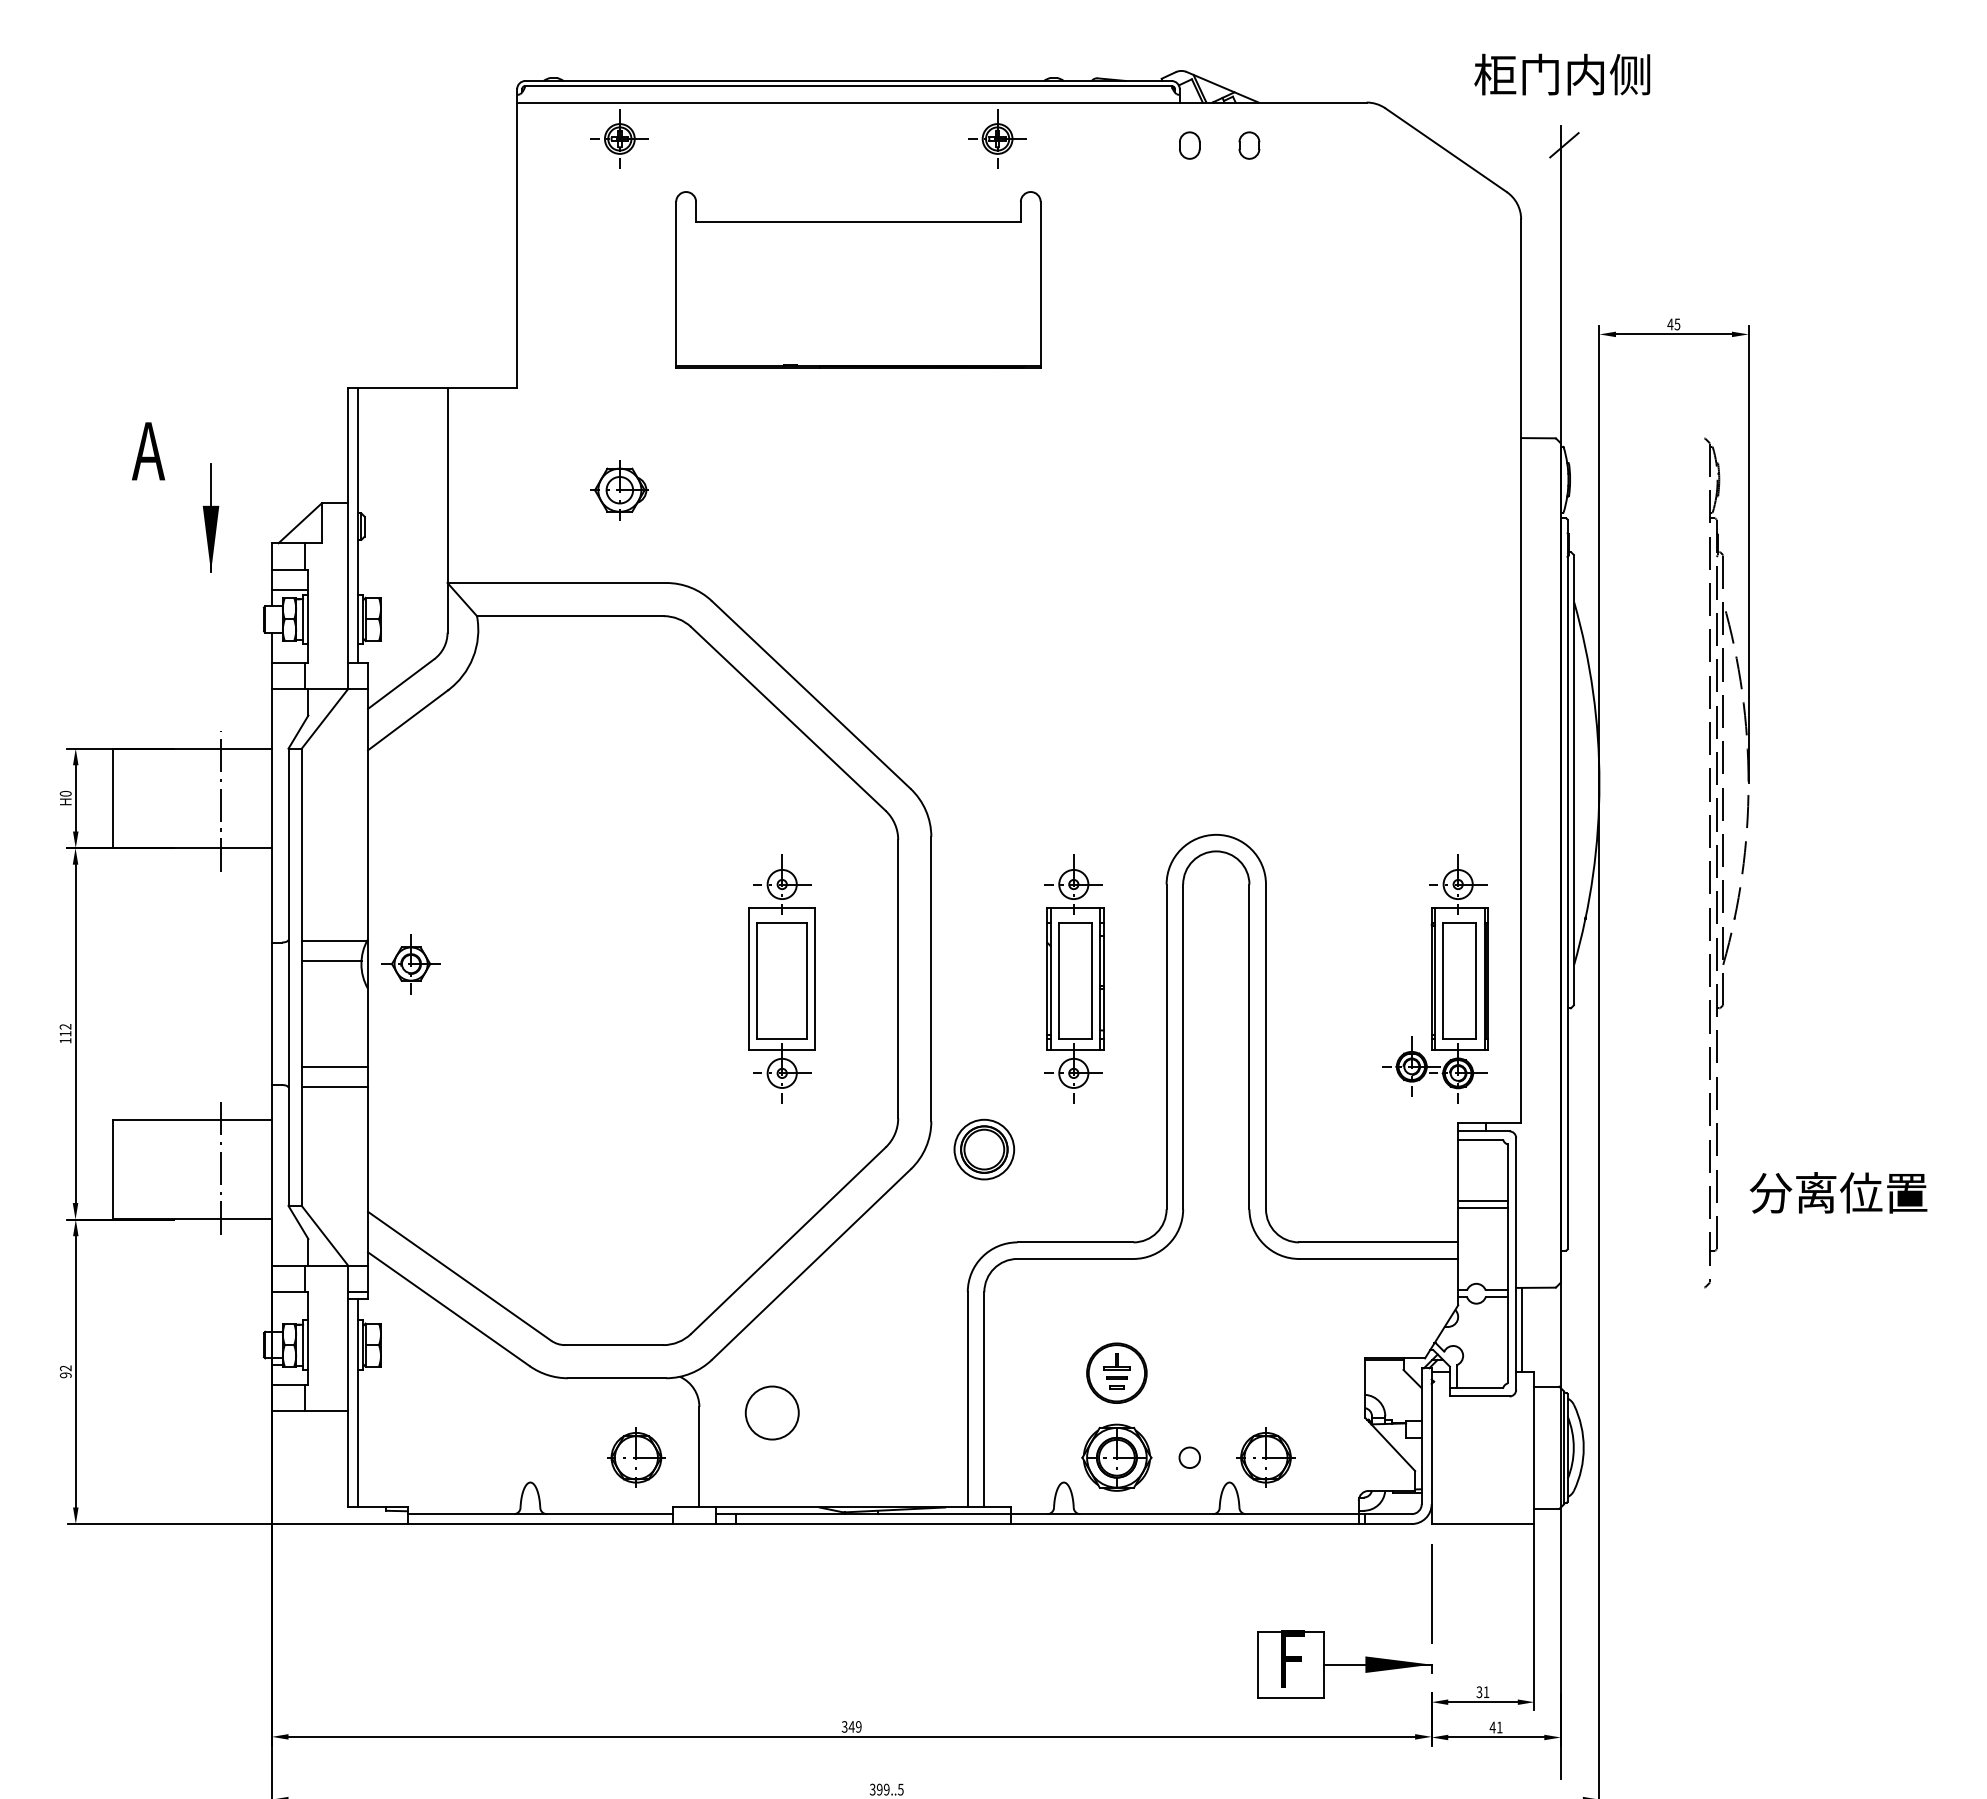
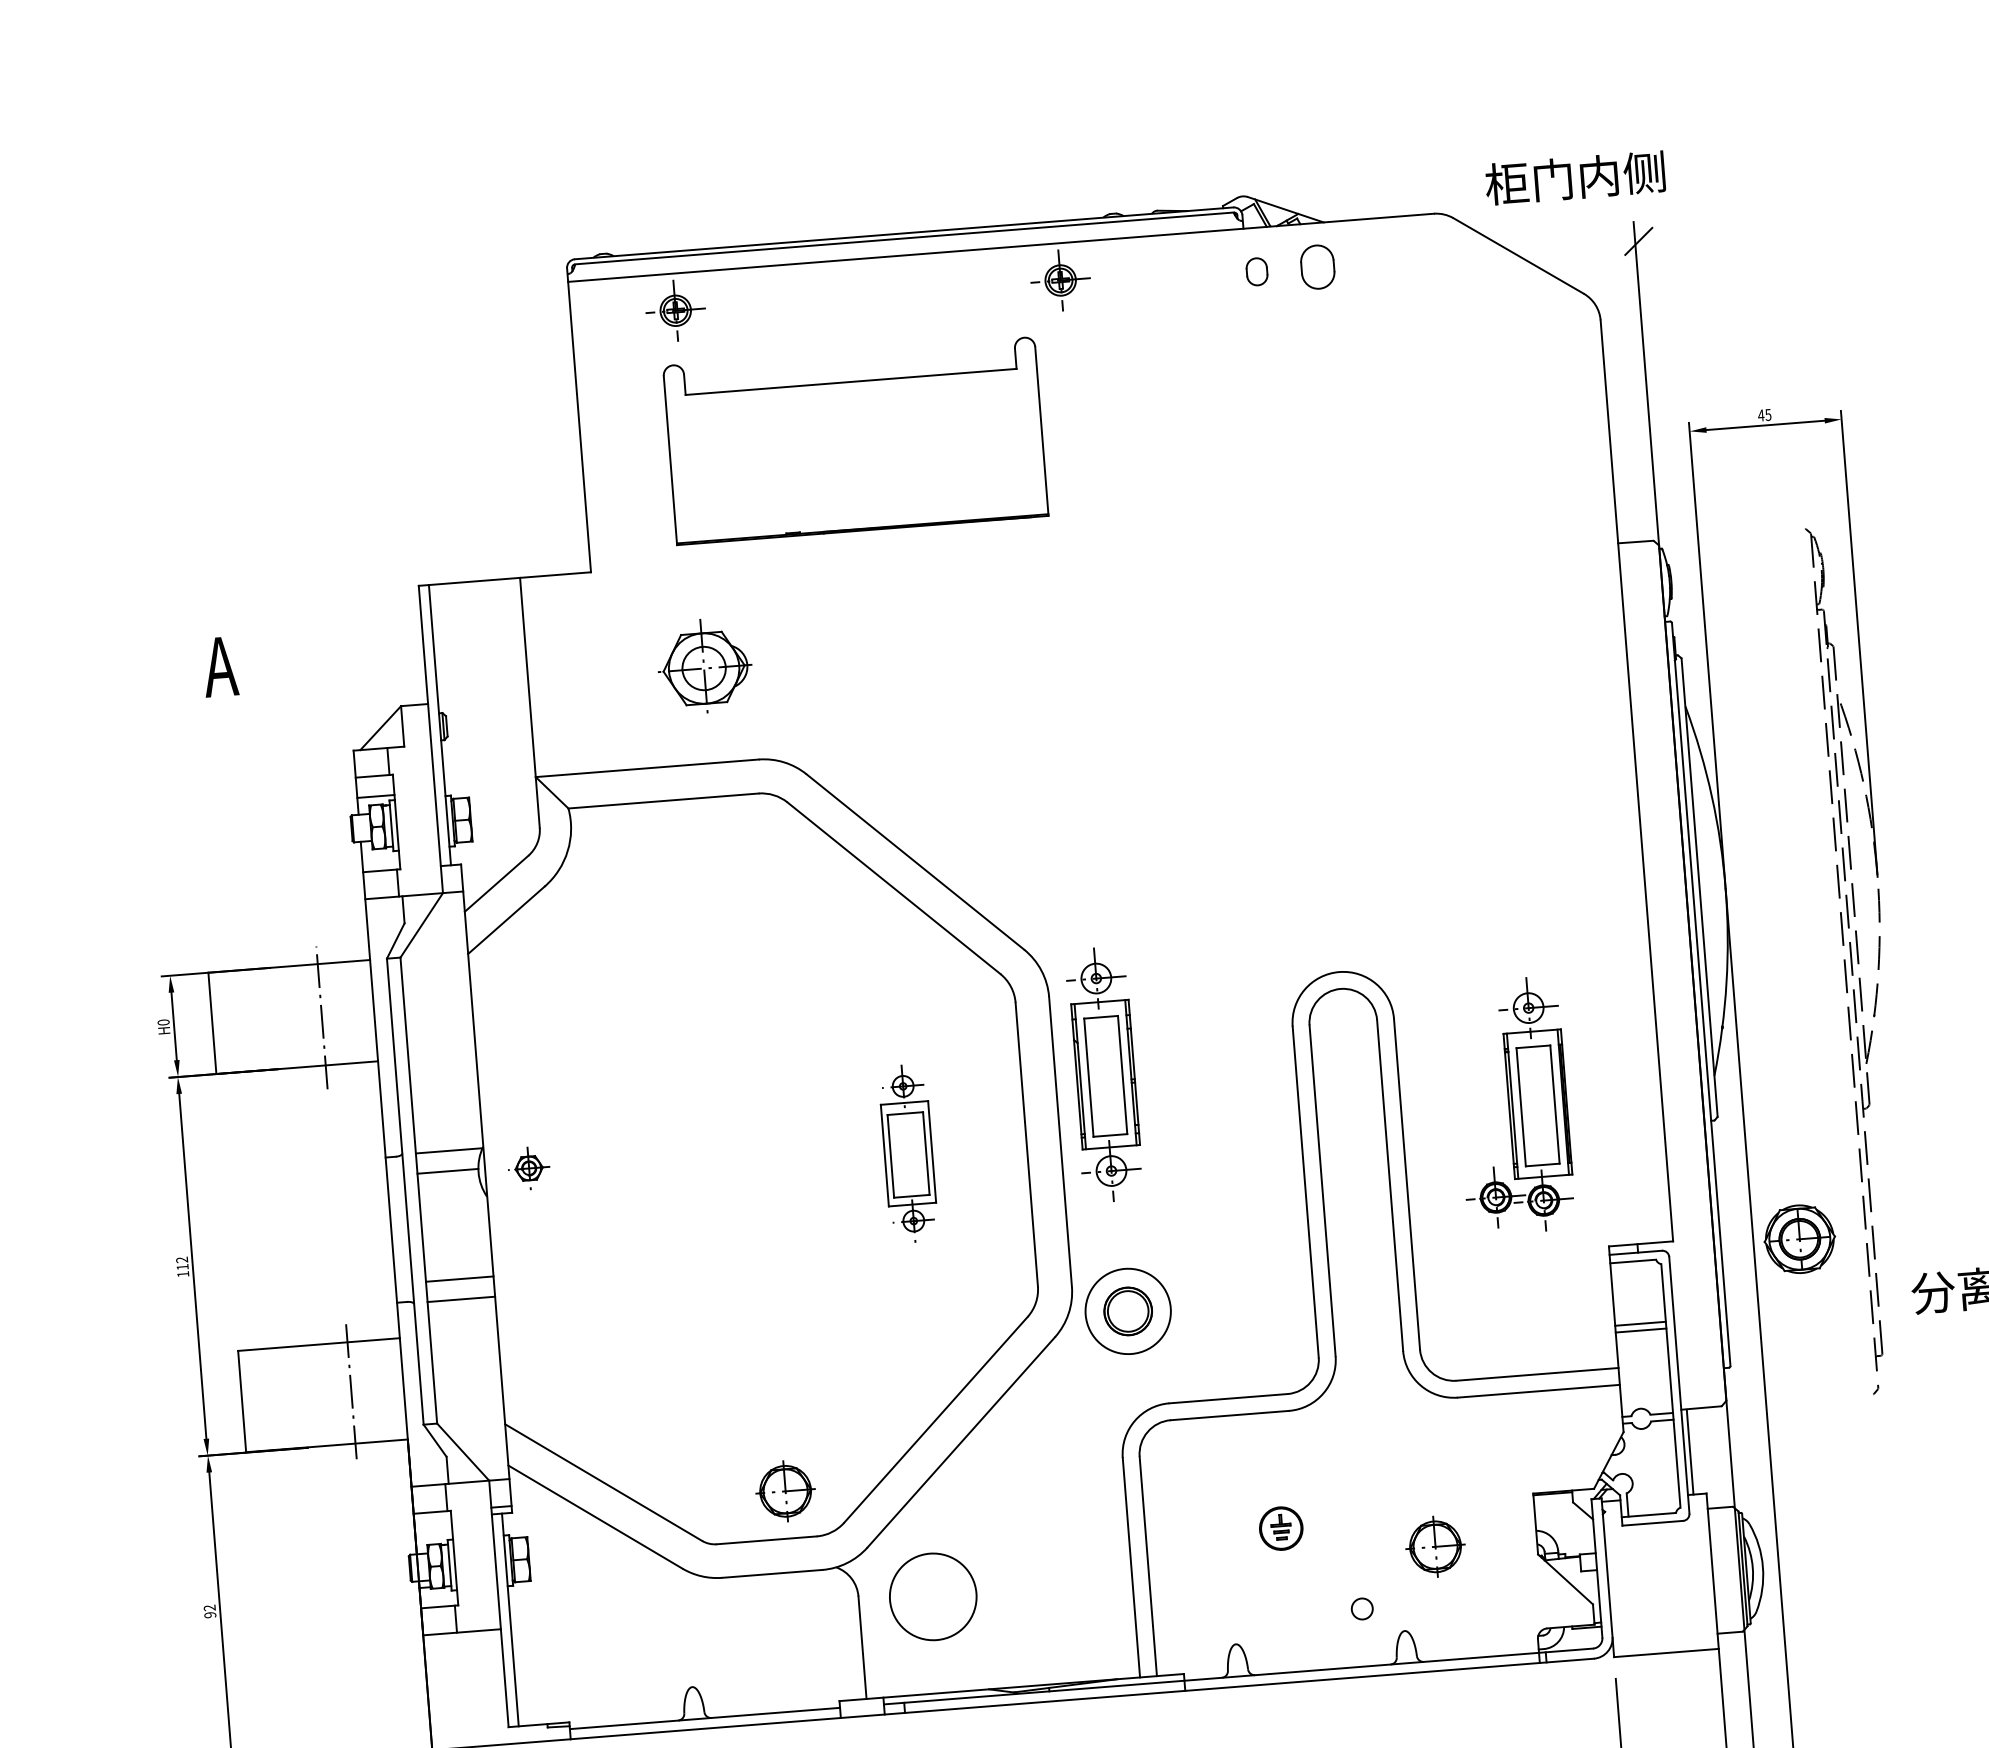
text: (1562, 74) -> (1575, 177), moved
part: (1249, 145) -> (1317, 266), size x1.6
part: (858, 279) -> (855, 440), moved
part: (619, 490) -> (703, 669), size x1.6
part: (210, 517) -> (288, 729), removed
part: (410, 964) -> (528, 1168), size x0.7
part: (781, 978) -> (907, 1153), size x0.7
part: (1074, 978) -> (1104, 1074), moved
part: (1435, 978) -> (1513, 1105), moved
circle: (984, 1149) -> (1128, 1311), size x1.4
part: (1116, 1372) -> (1280, 1527), size x0.7
circle: (771, 1412) -> (932, 1596), size x1.6
part: (636, 1457) -> (785, 1491), moved
part: (1116, 1457) -> (1799, 1239), moved
part: (1265, 1457) -> (1435, 1546), moved

